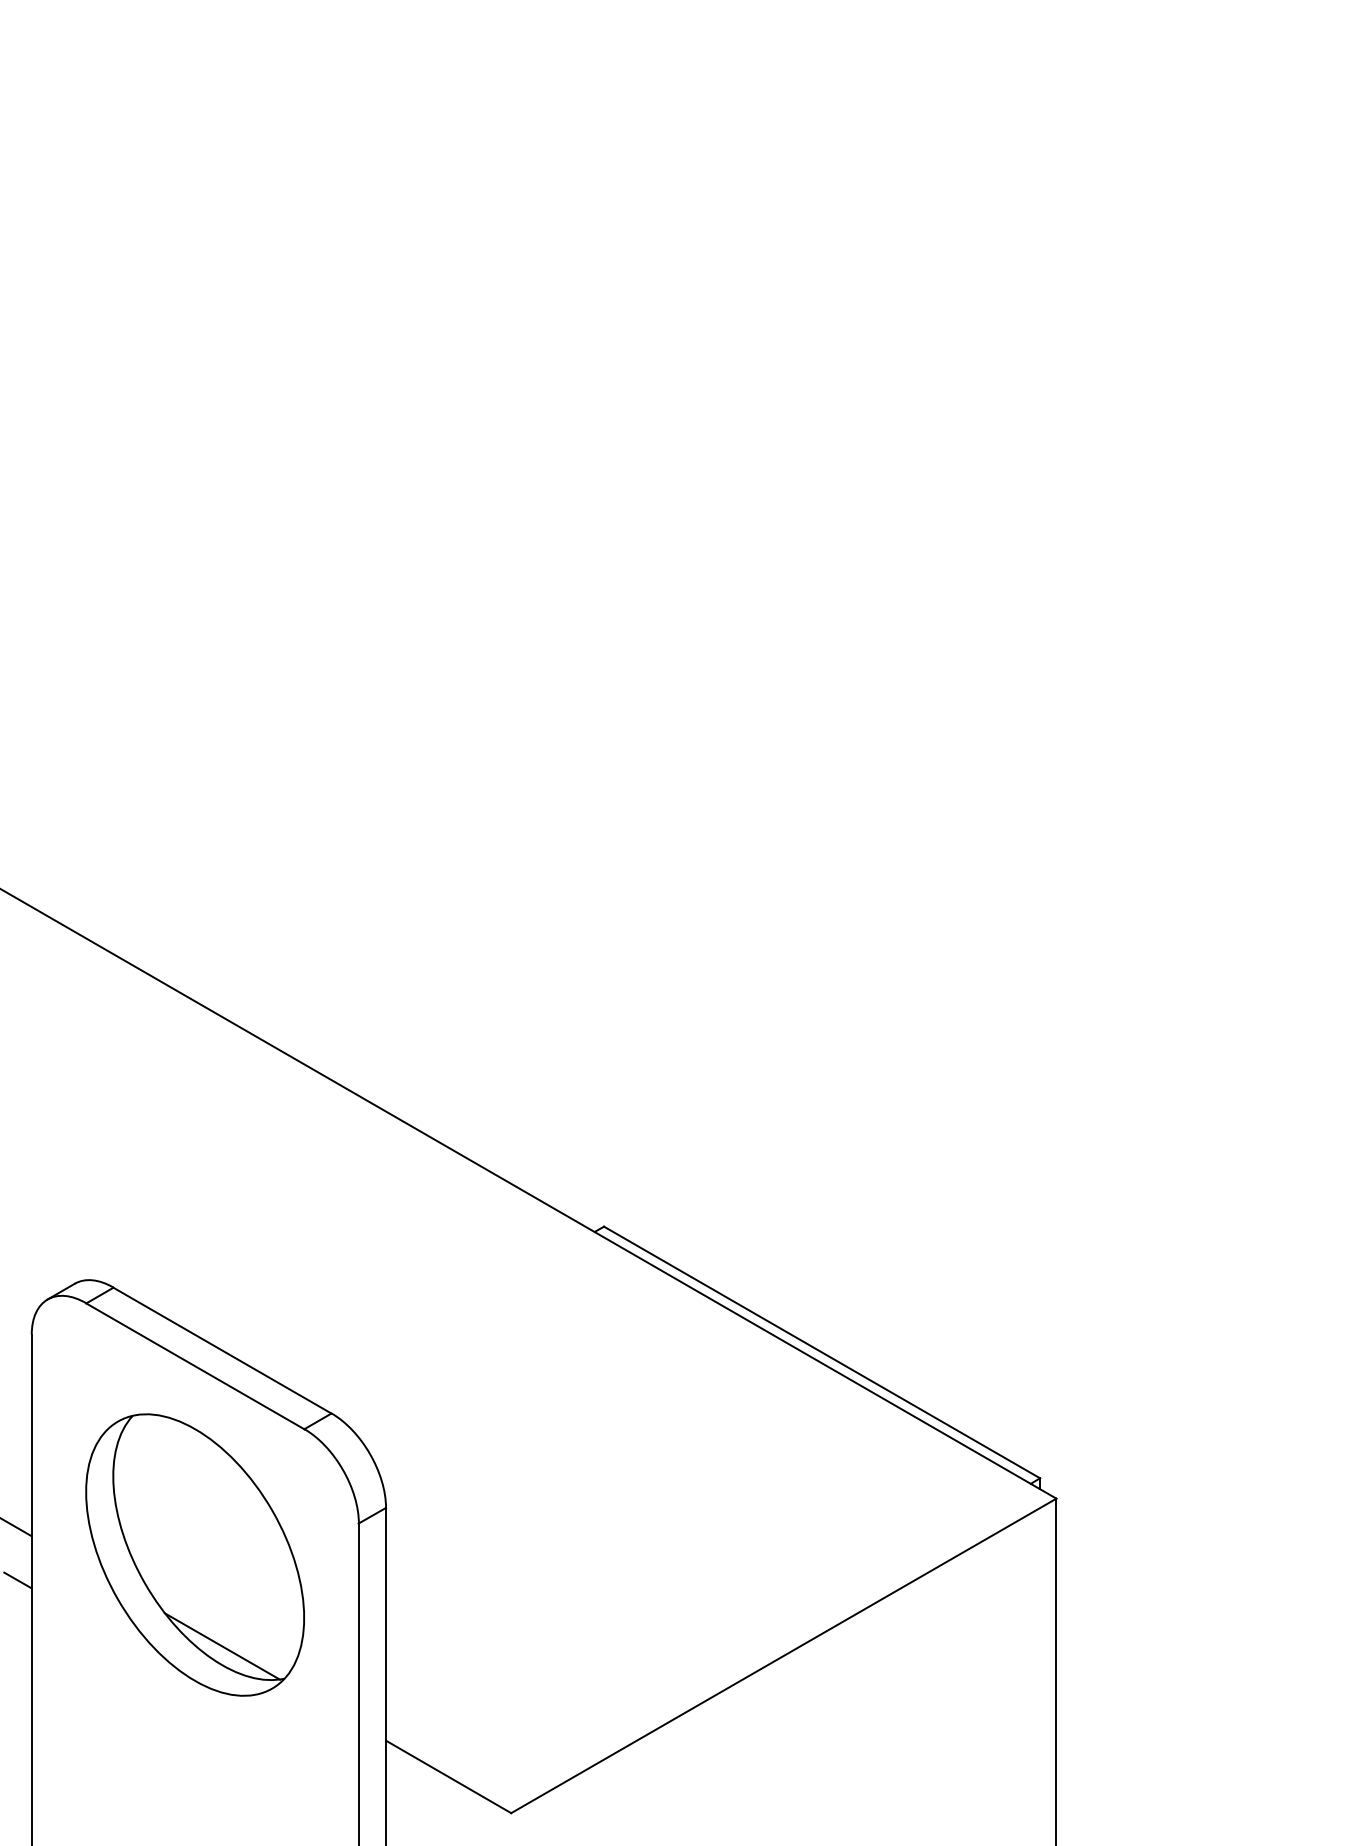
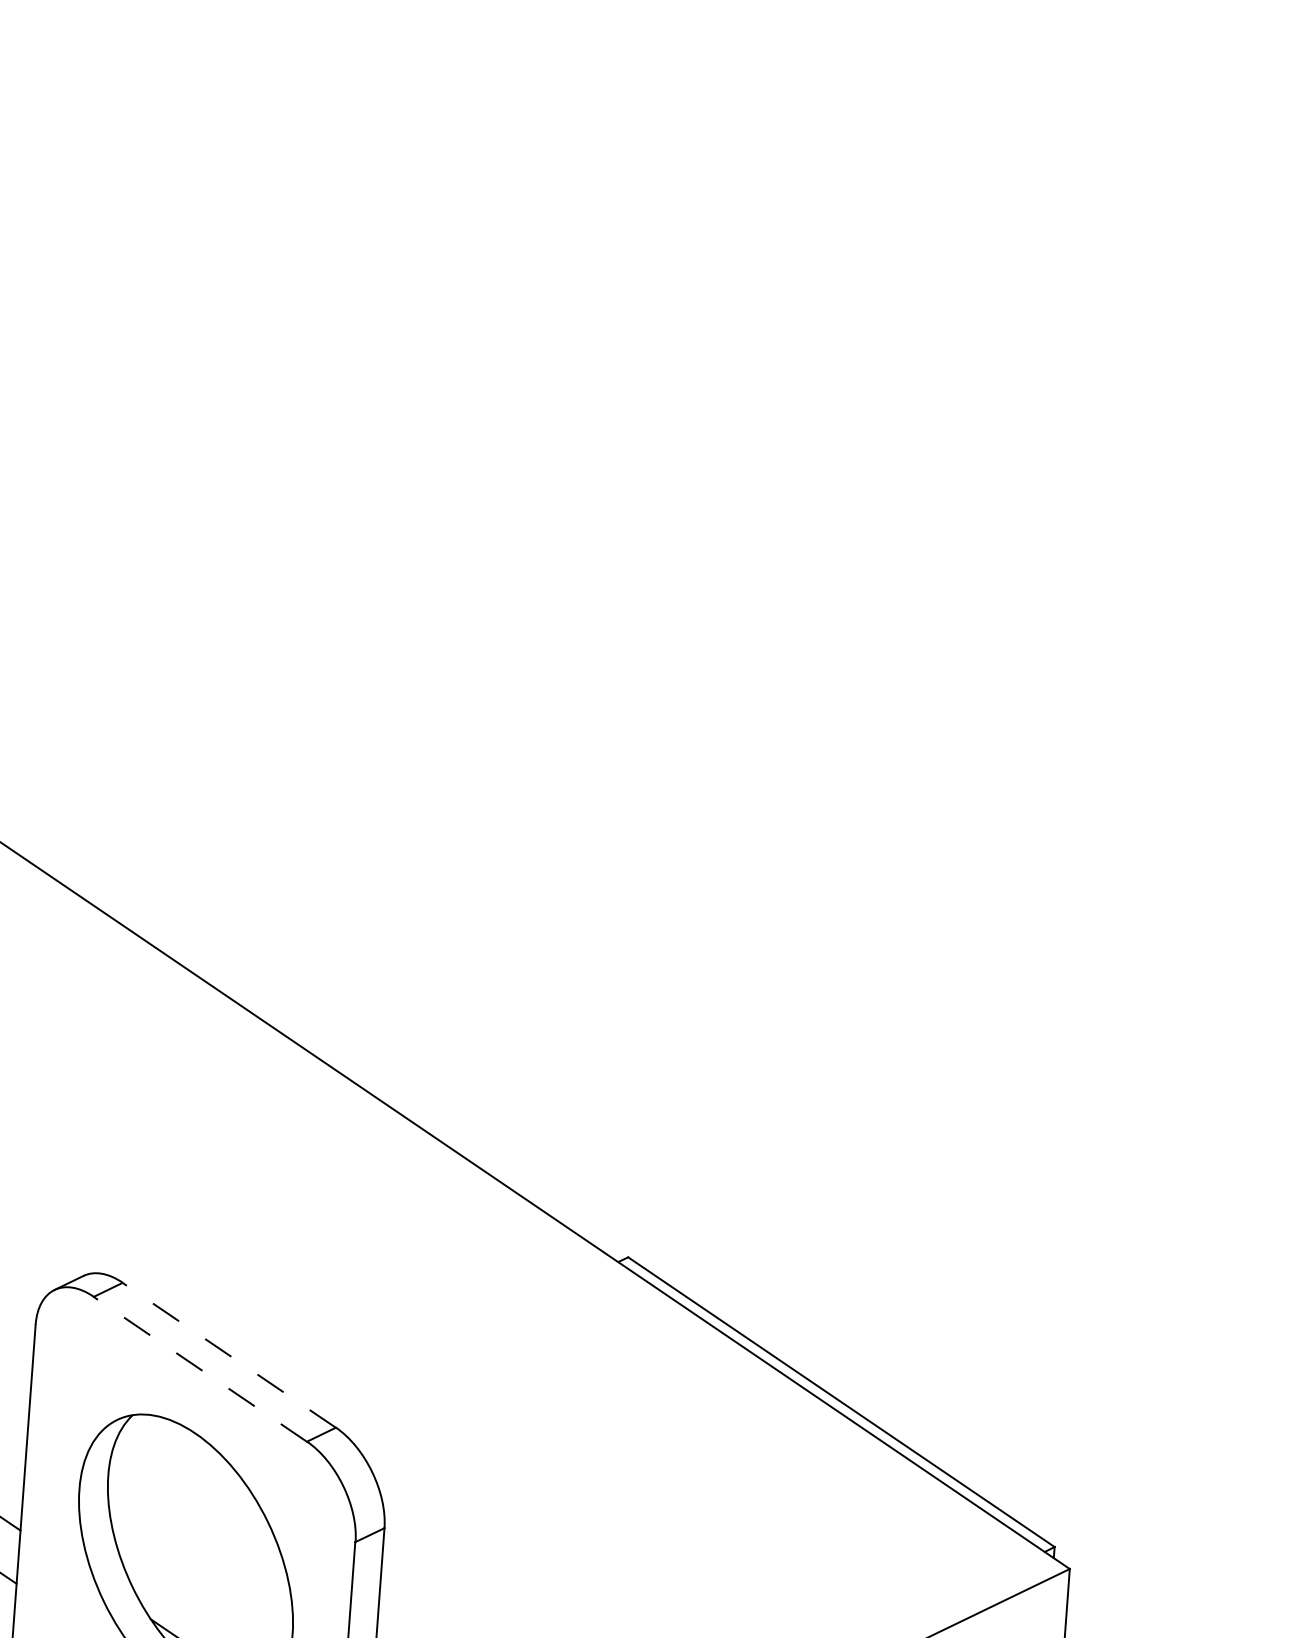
line: (222, 1350) -> (229, 1355), solid -> dashed
line: (195, 1366) -> (200, 1369), solid -> dashed

